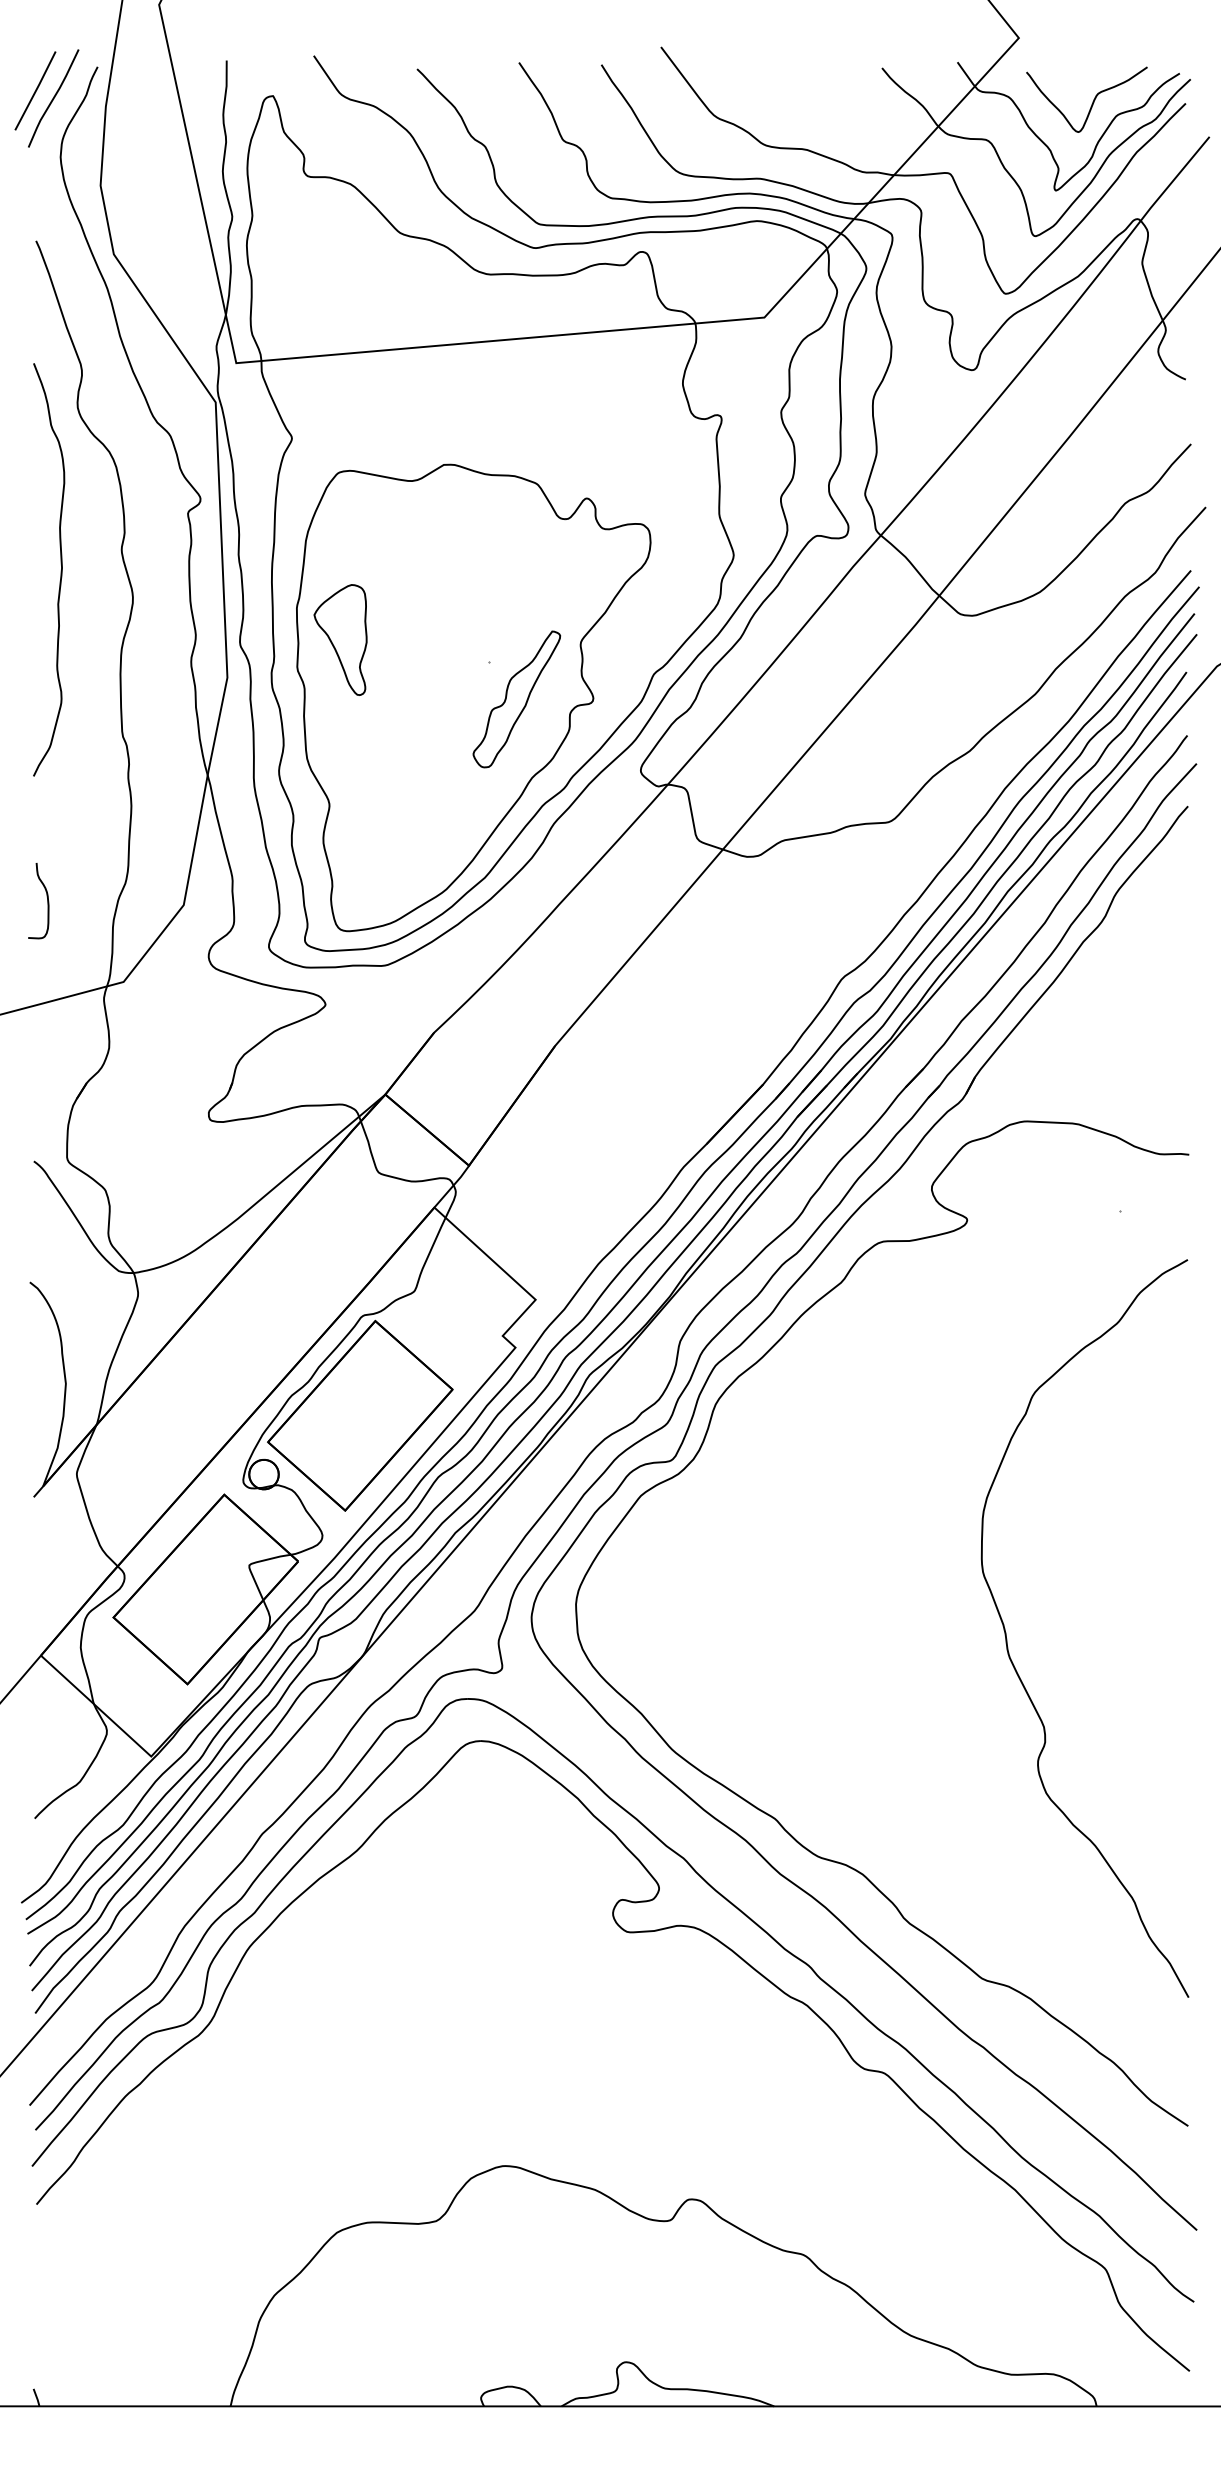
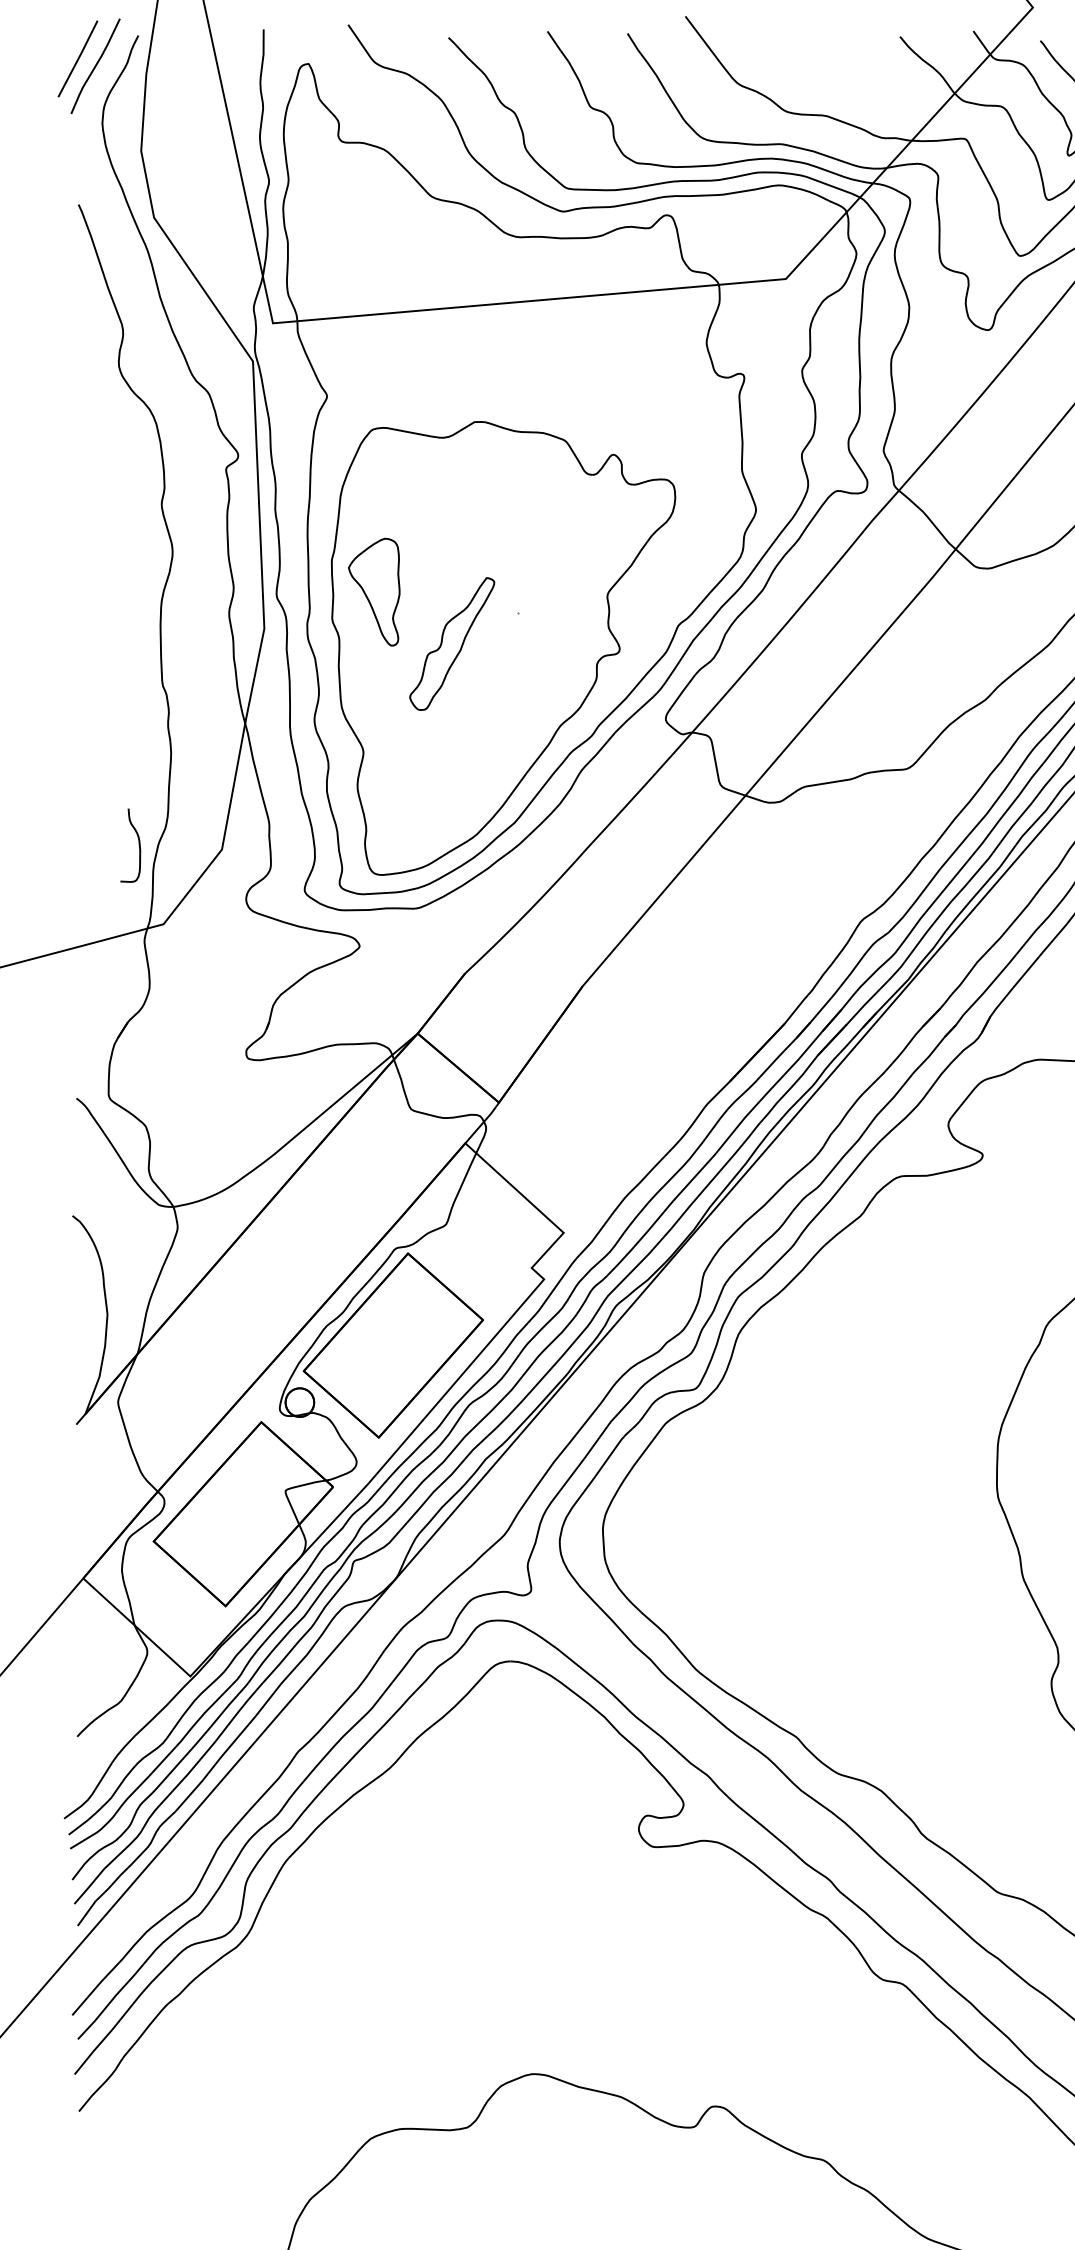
curve: (60, 570) -> (102, 524), removed
part: (516, 699) -> (451, 644), moved
curve: (47, 901) -> (139, 846), moved

